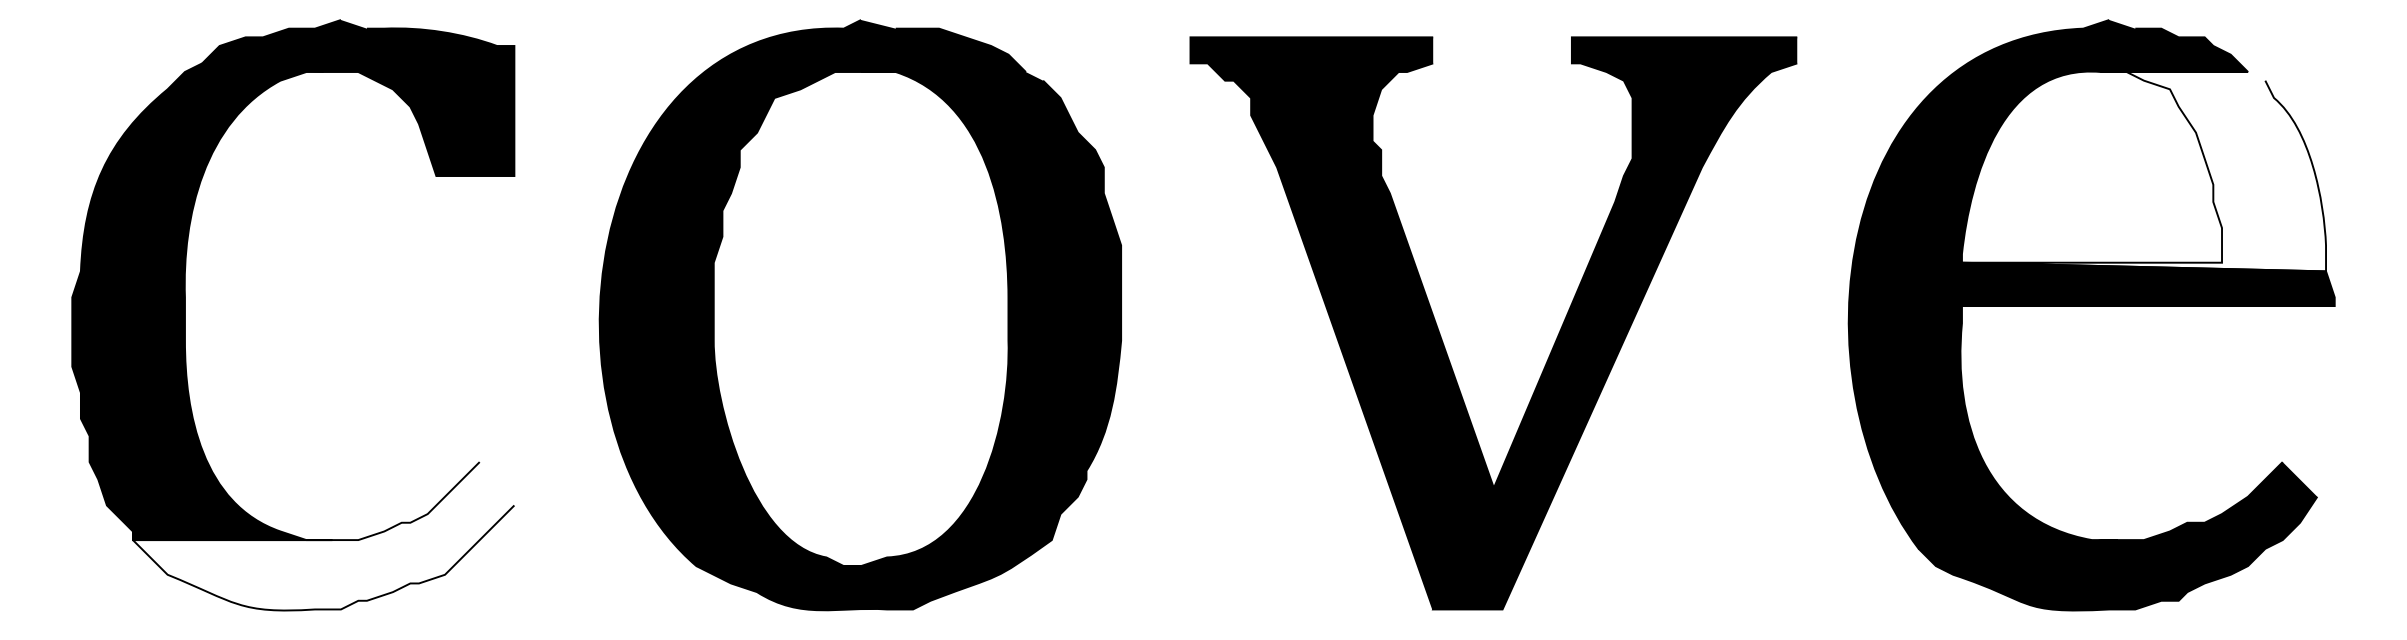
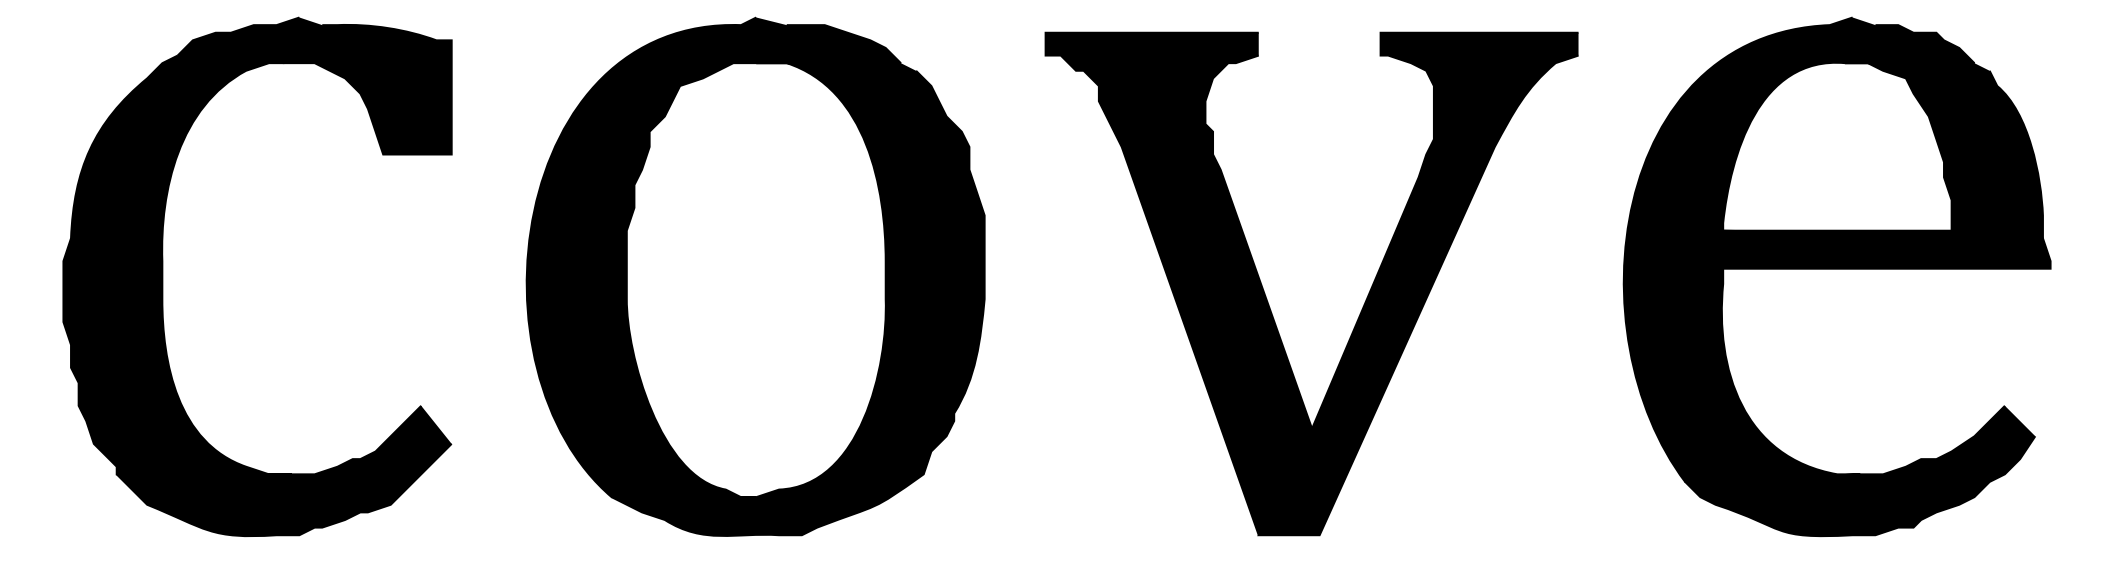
fill: (2143, 171) -> (1882, 150), added
fill: (322, 535) -> (283, 470), added

